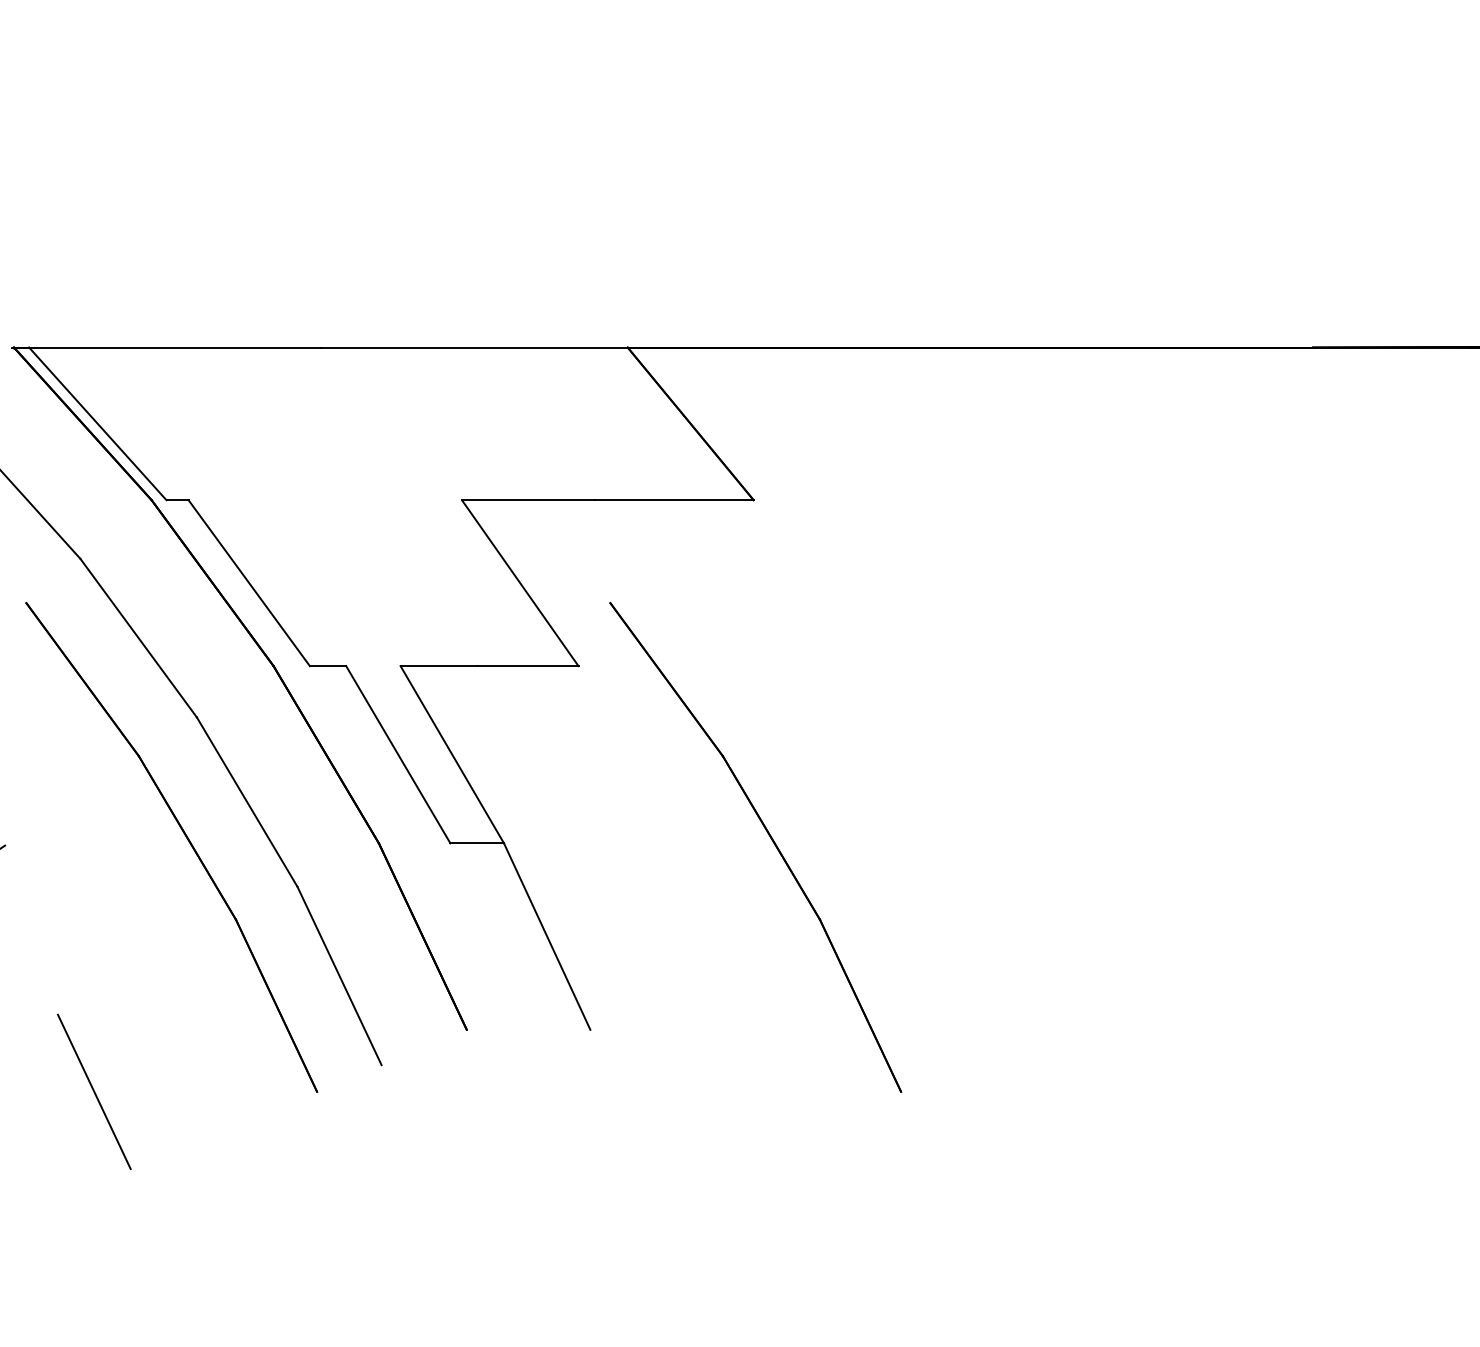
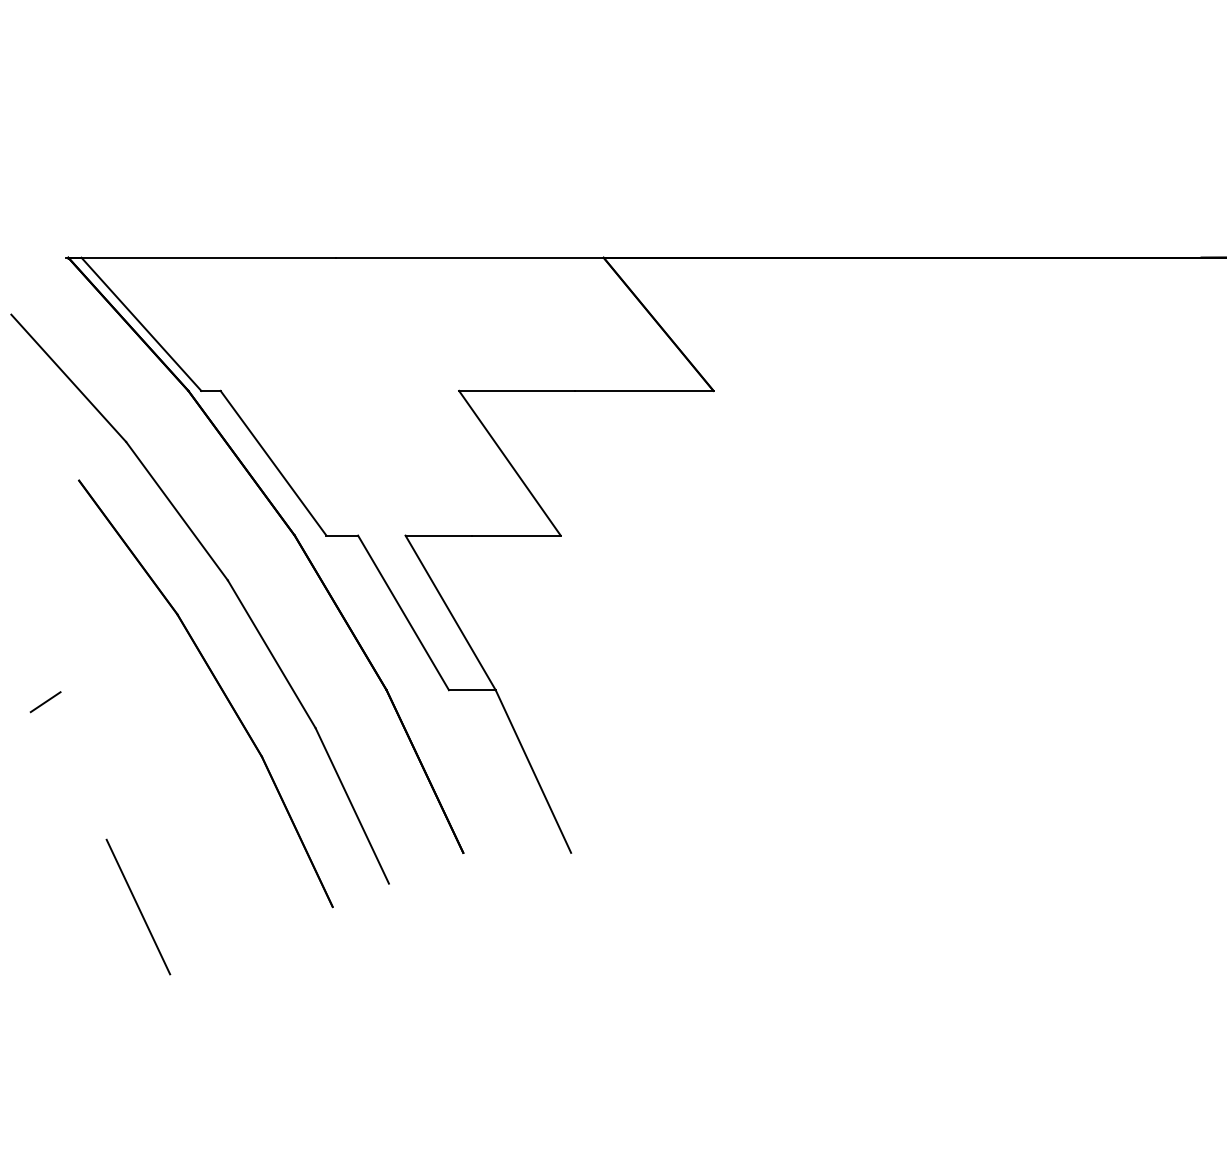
part: (771, 840) -> (729, 687), removed

